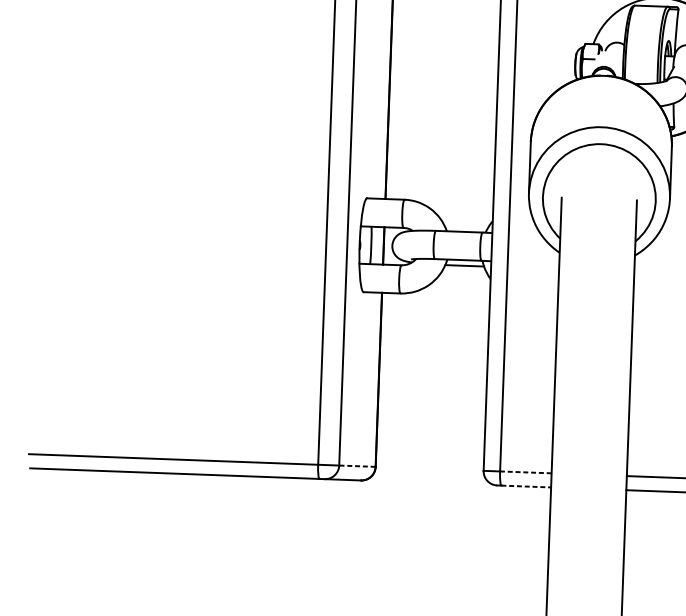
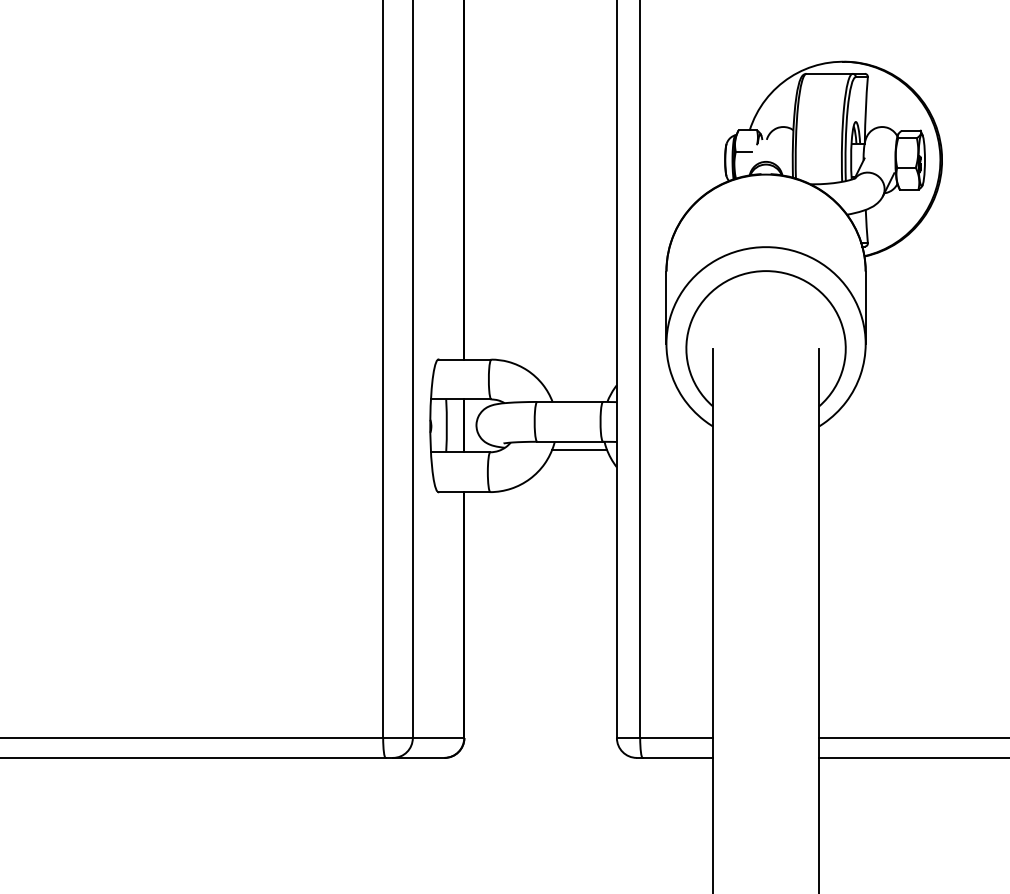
line: (357, 466) -> (438, 738), dashed -> solid
line: (525, 472) -> (676, 738), dashed -> solid
line: (526, 486) -> (678, 757), dashed -> solid

